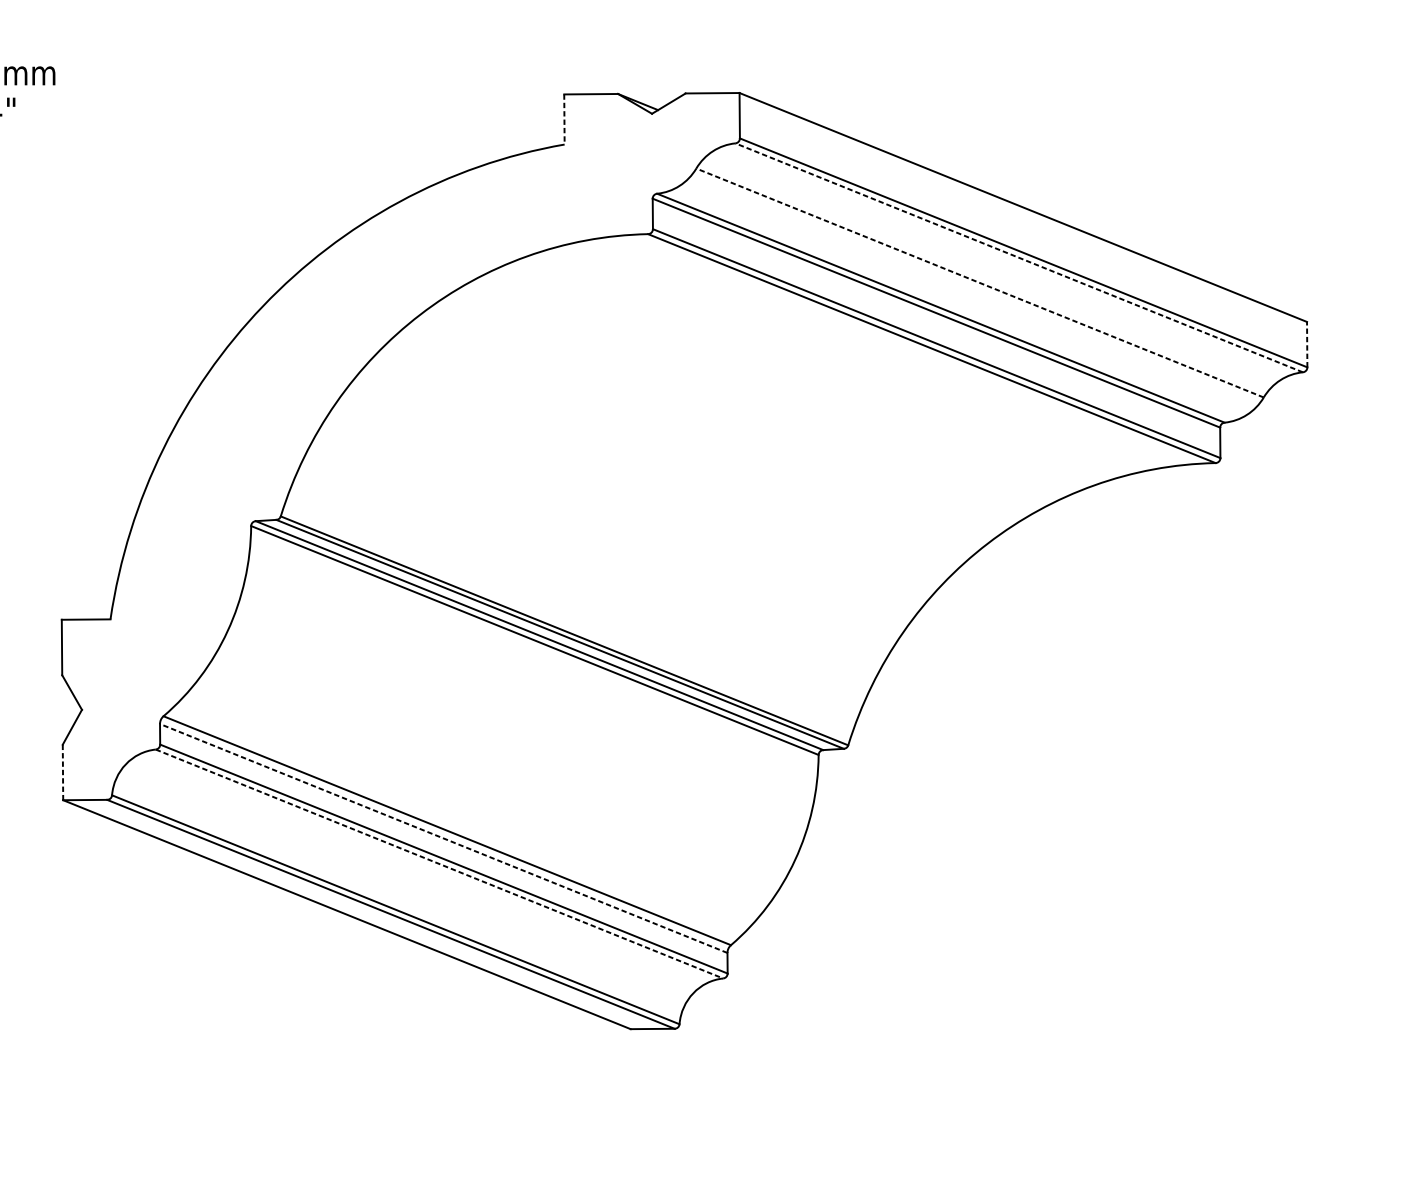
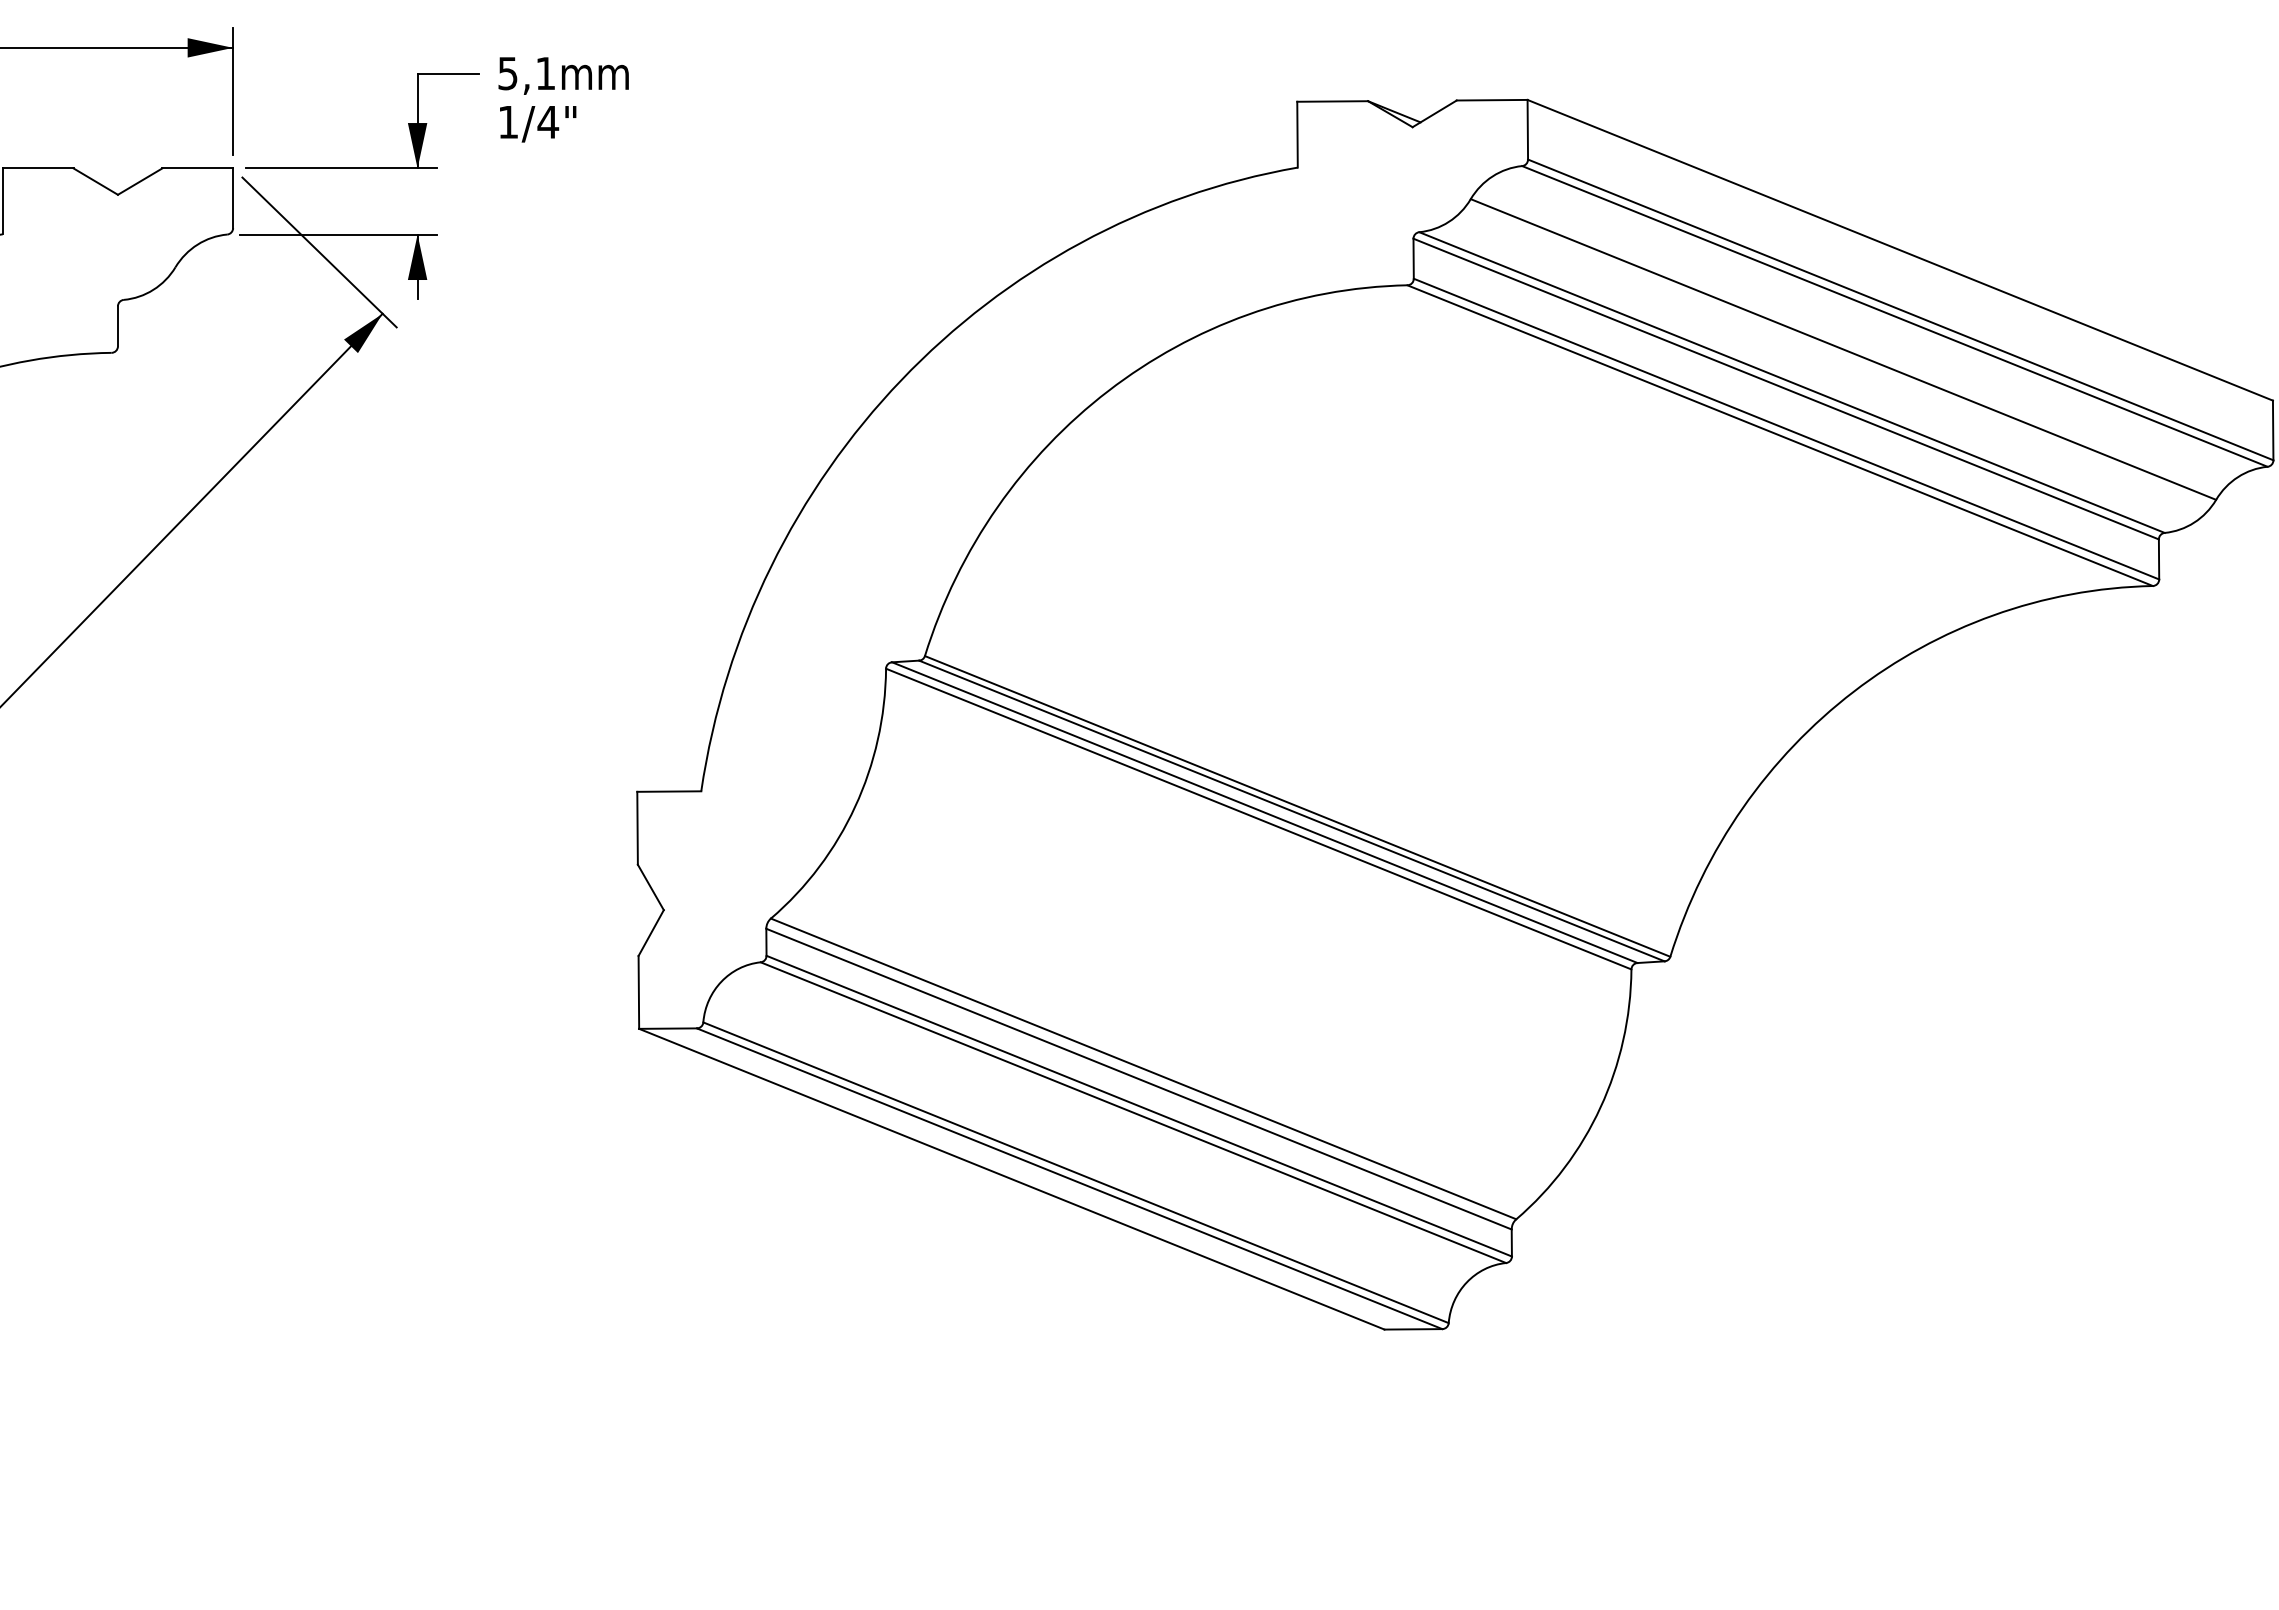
line: (564, 119) -> (1297, 134), dashed -> solid
line: (1018, 257) -> (1894, 316), dashed -> solid
line: (980, 283) -> (1843, 349), dashed -> solid
line: (1307, 344) -> (2273, 430), dashed -> solid
line: (62, 772) -> (638, 992), dashed -> solid
line: (444, 838) -> (1139, 1079), dashed -> solid
line: (439, 863) -> (1133, 1112), dashed -> solid

